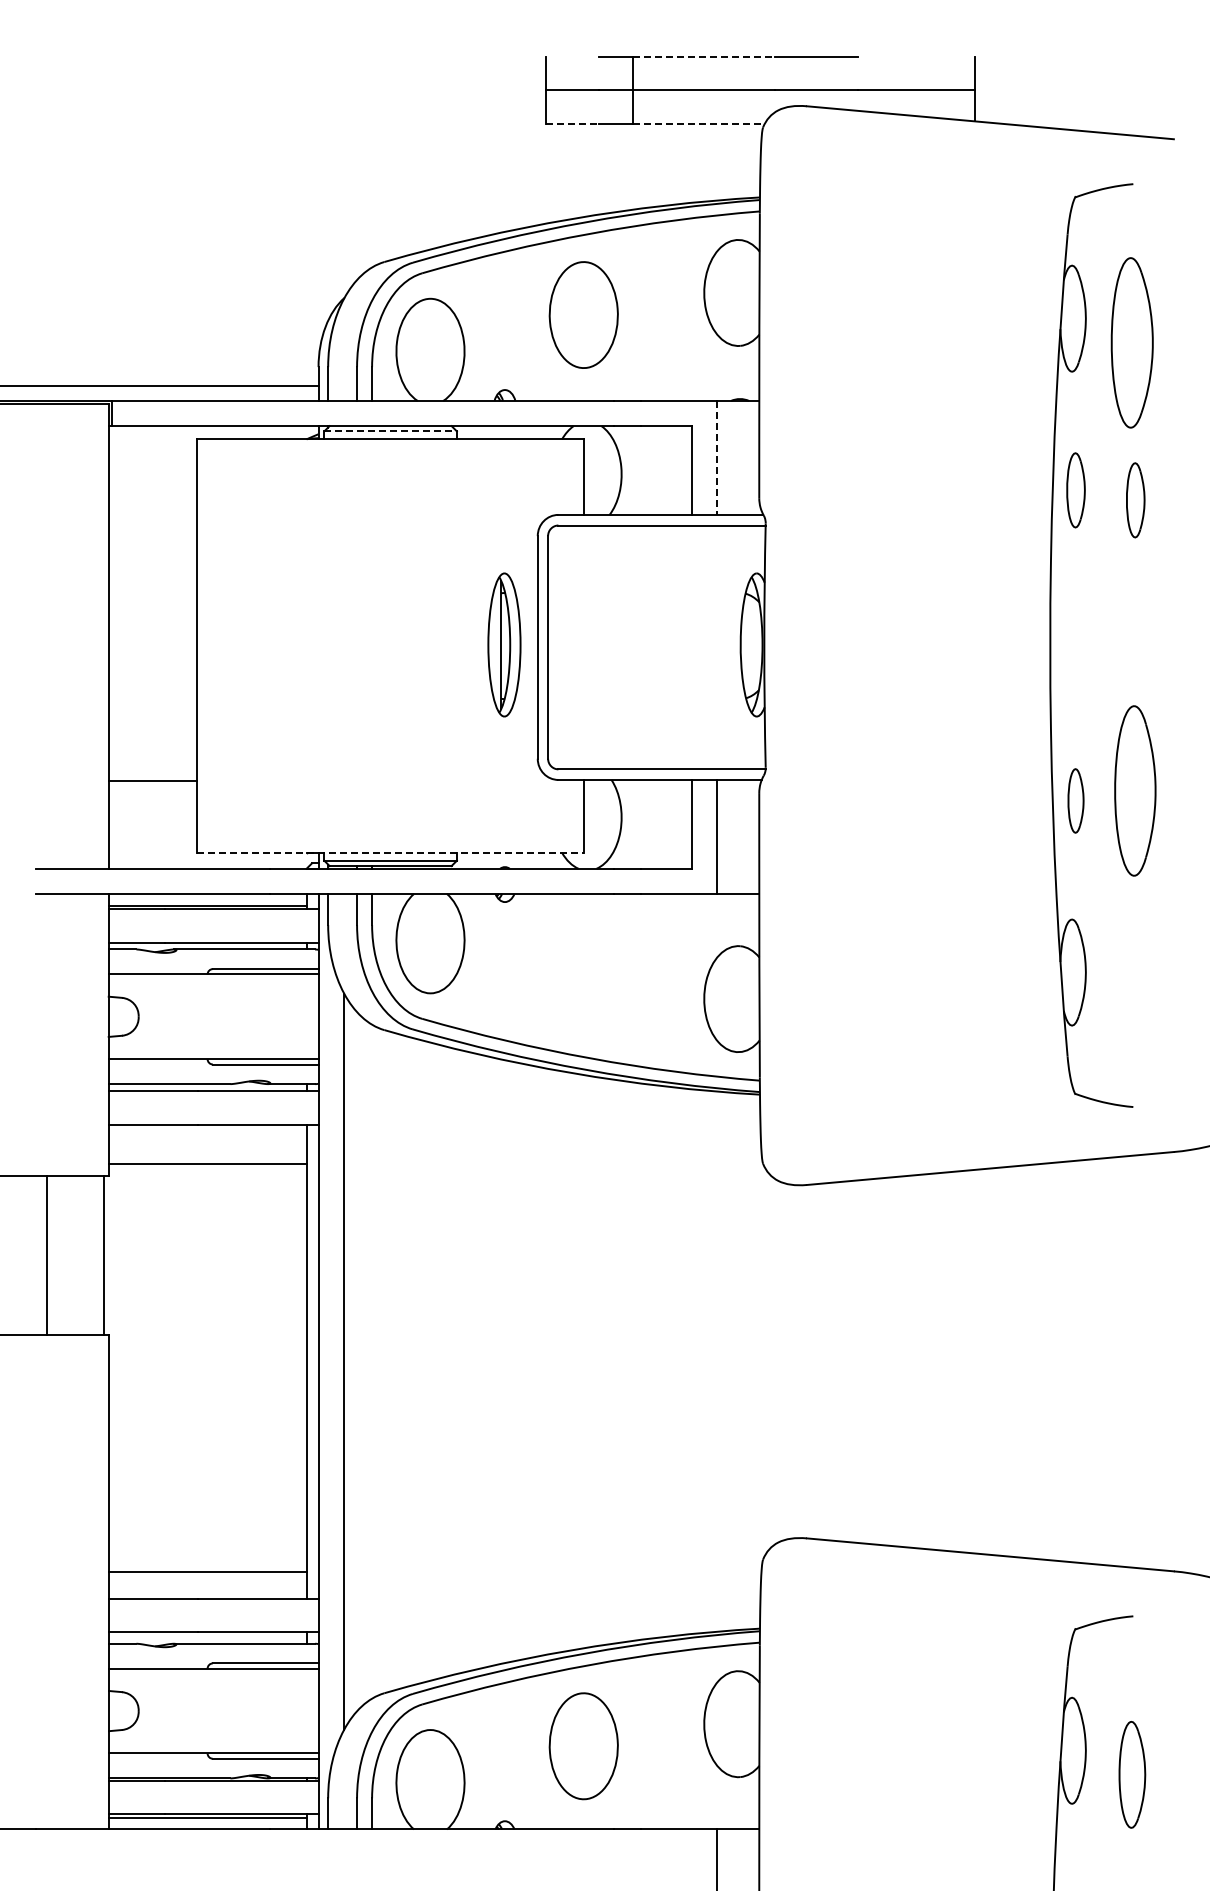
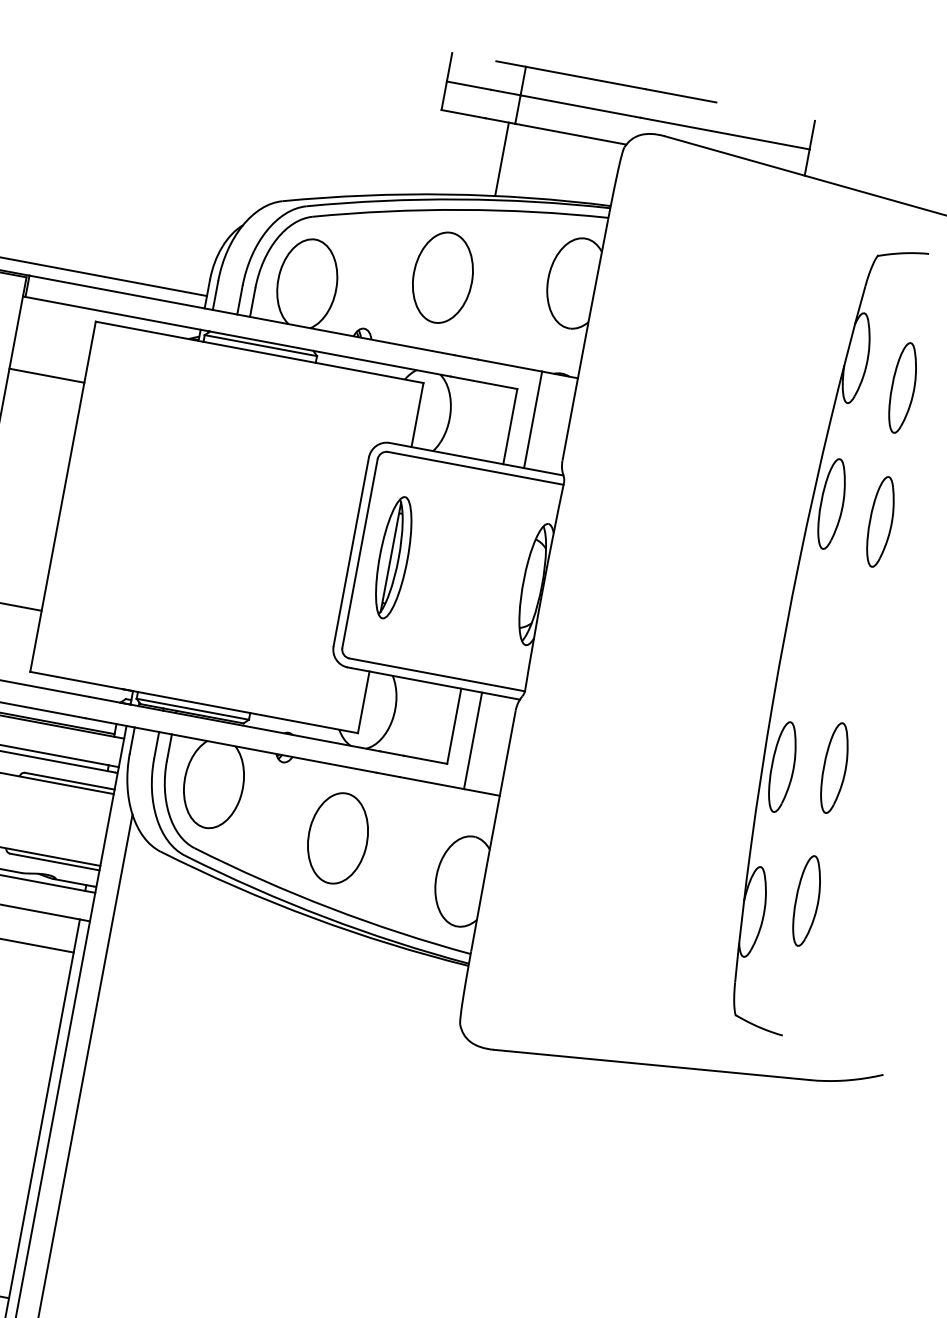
line: (704, 56) -> (586, 77), dashed -> solid
line: (572, 124) -> (463, 114), dashed -> solid
line: (699, 124) -> (571, 134), dashed -> solid
line: (625, 167) -> (501, 159), added
part: (1132, 342) -> (903, 387), size x0.62
line: (391, 431) -> (261, 345), dashed -> solid
line: (717, 457) -> (533, 419), dashed -> solid
part: (1075, 490) -> (831, 504), size x1.43
part: (1135, 500) -> (880, 522), size x1.43
line: (152, 511) -> (46, 375), added
part: (504, 644) -> (393, 557), moved
part: (1135, 790) -> (834, 767), size x0.62
part: (1075, 800) -> (782, 766), size x1.67
line: (391, 852) -> (194, 702), dashed -> solid
part: (1132, 948) -> (807, 901), added
part: (583, 976) -> (337, 837), added

